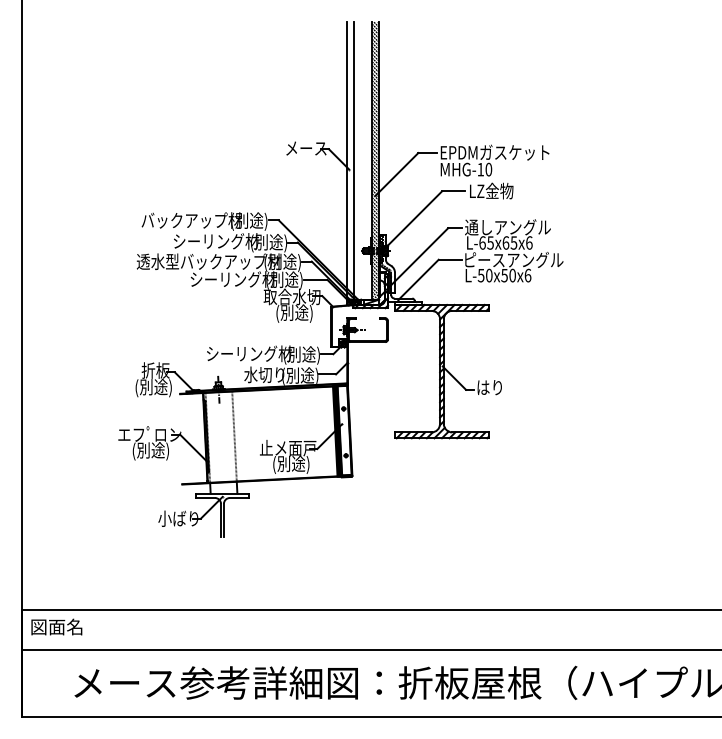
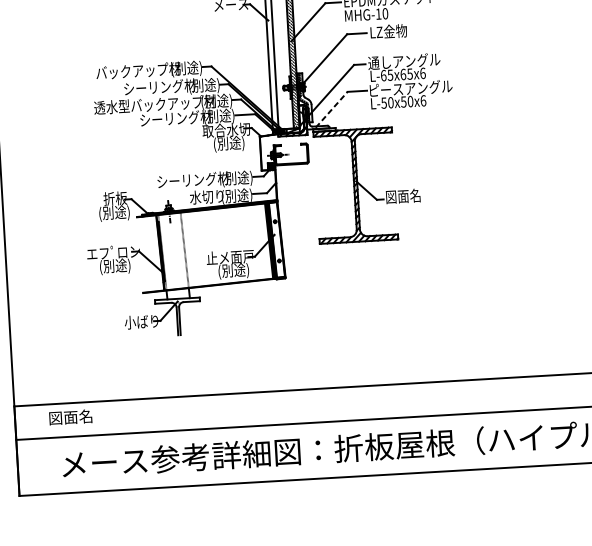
line: (418, 279) -> (331, 109), solid -> dashed
text: (497, 387) -> (403, 196), はり -> 図面名
text: (56, 626) -> (70, 416), moved

